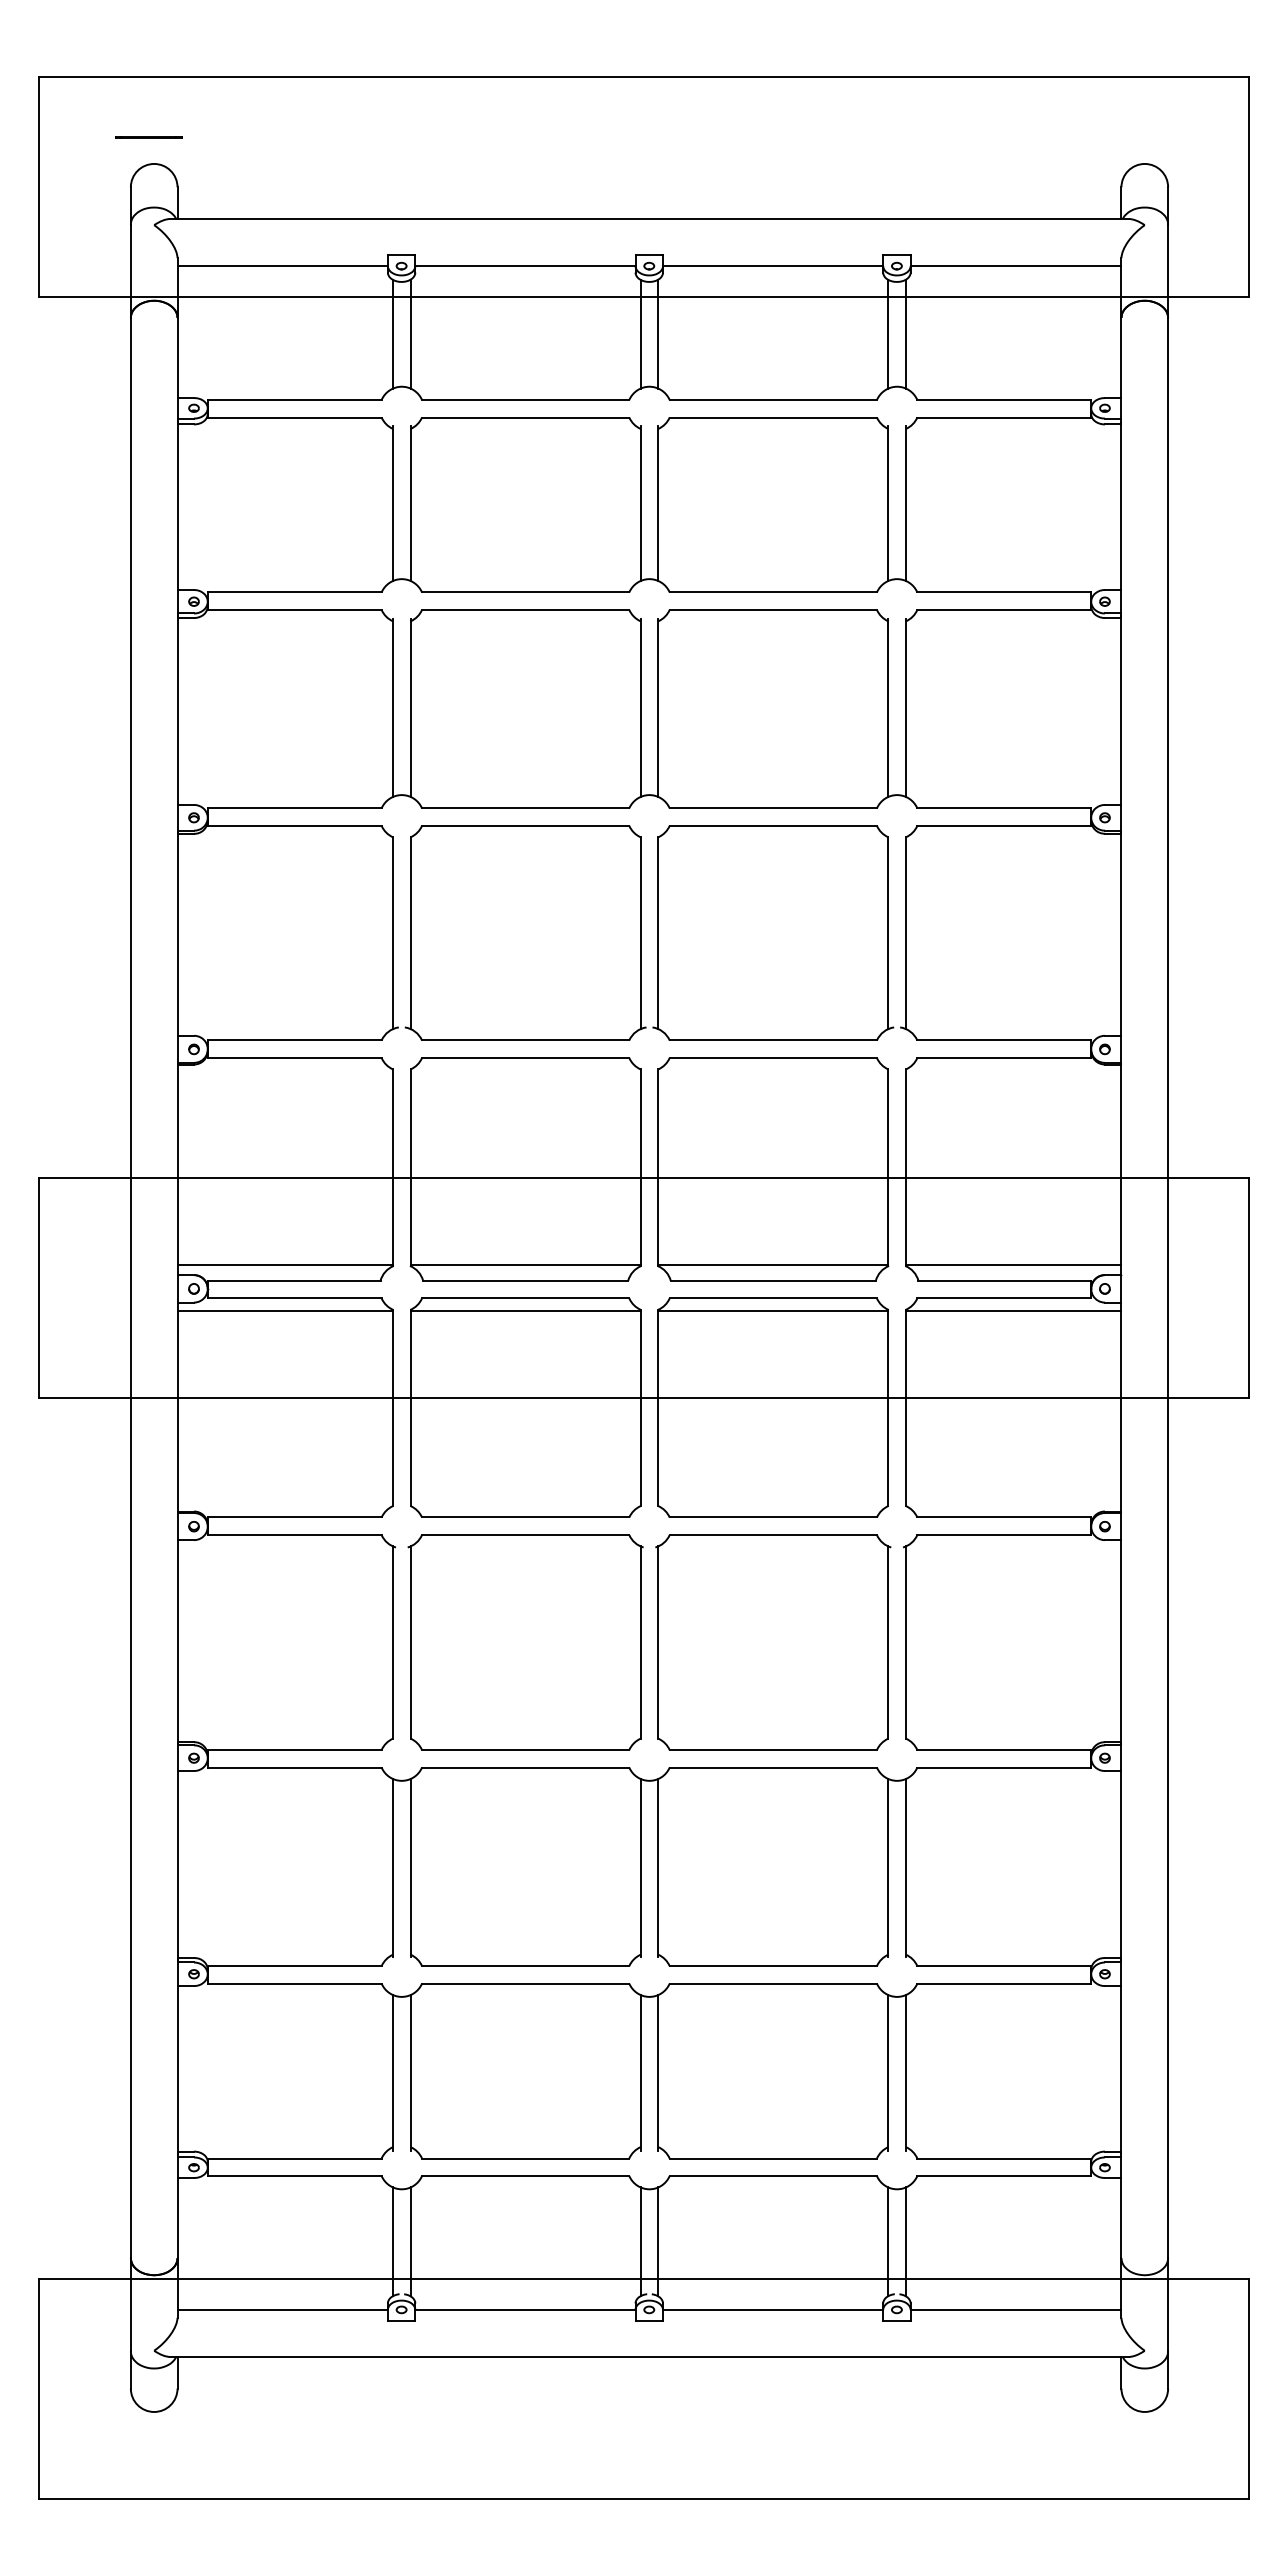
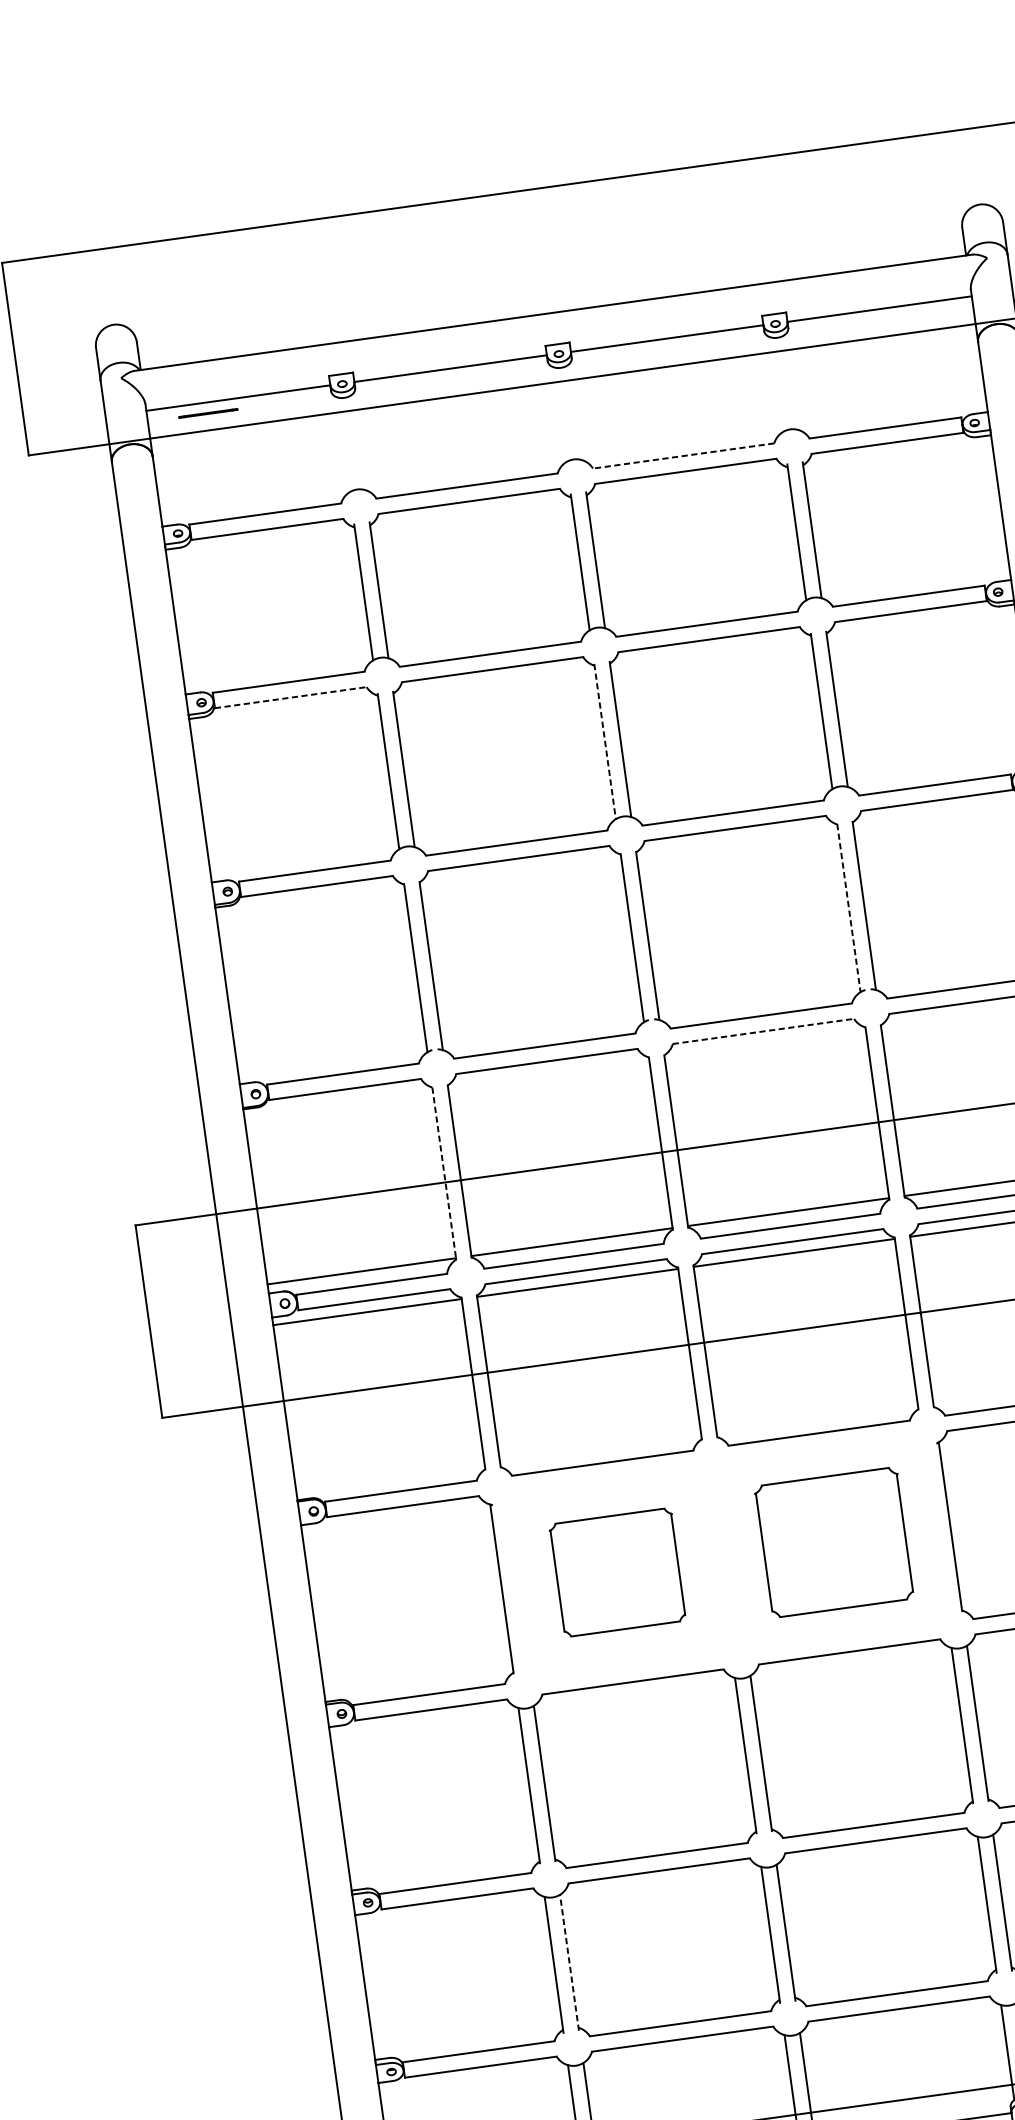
line: (148, 137) -> (208, 413), moved
line: (393, 333) -> (343, 443), removed
line: (410, 333) -> (358, 441), removed
line: (640, 333) -> (559, 413), removed
line: (658, 333) -> (575, 411), removed
line: (888, 333) -> (776, 383), removed
line: (905, 333) -> (791, 381), removed
line: (773, 399) -> (683, 455), solid -> dashed
line: (294, 609) -> (290, 697), solid -> dashed
line: (640, 708) -> (604, 741), solid -> dashed
line: (888, 933) -> (849, 908), solid -> dashed
line: (773, 1058) -> (763, 1031), solid -> dashed
line: (393, 1168) -> (444, 1174), solid -> dashed
part: (525, 1642) -> (617, 1572), size x0.6
part: (773, 1642) -> (834, 1542), size x0.7
line: (410, 2072) -> (569, 1962), solid -> dashed

